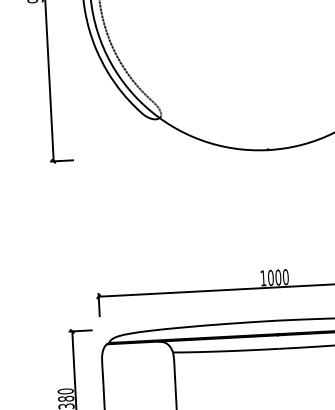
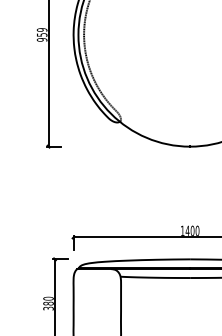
text: (270, 277) -> (187, 230), 1000 -> 1400

